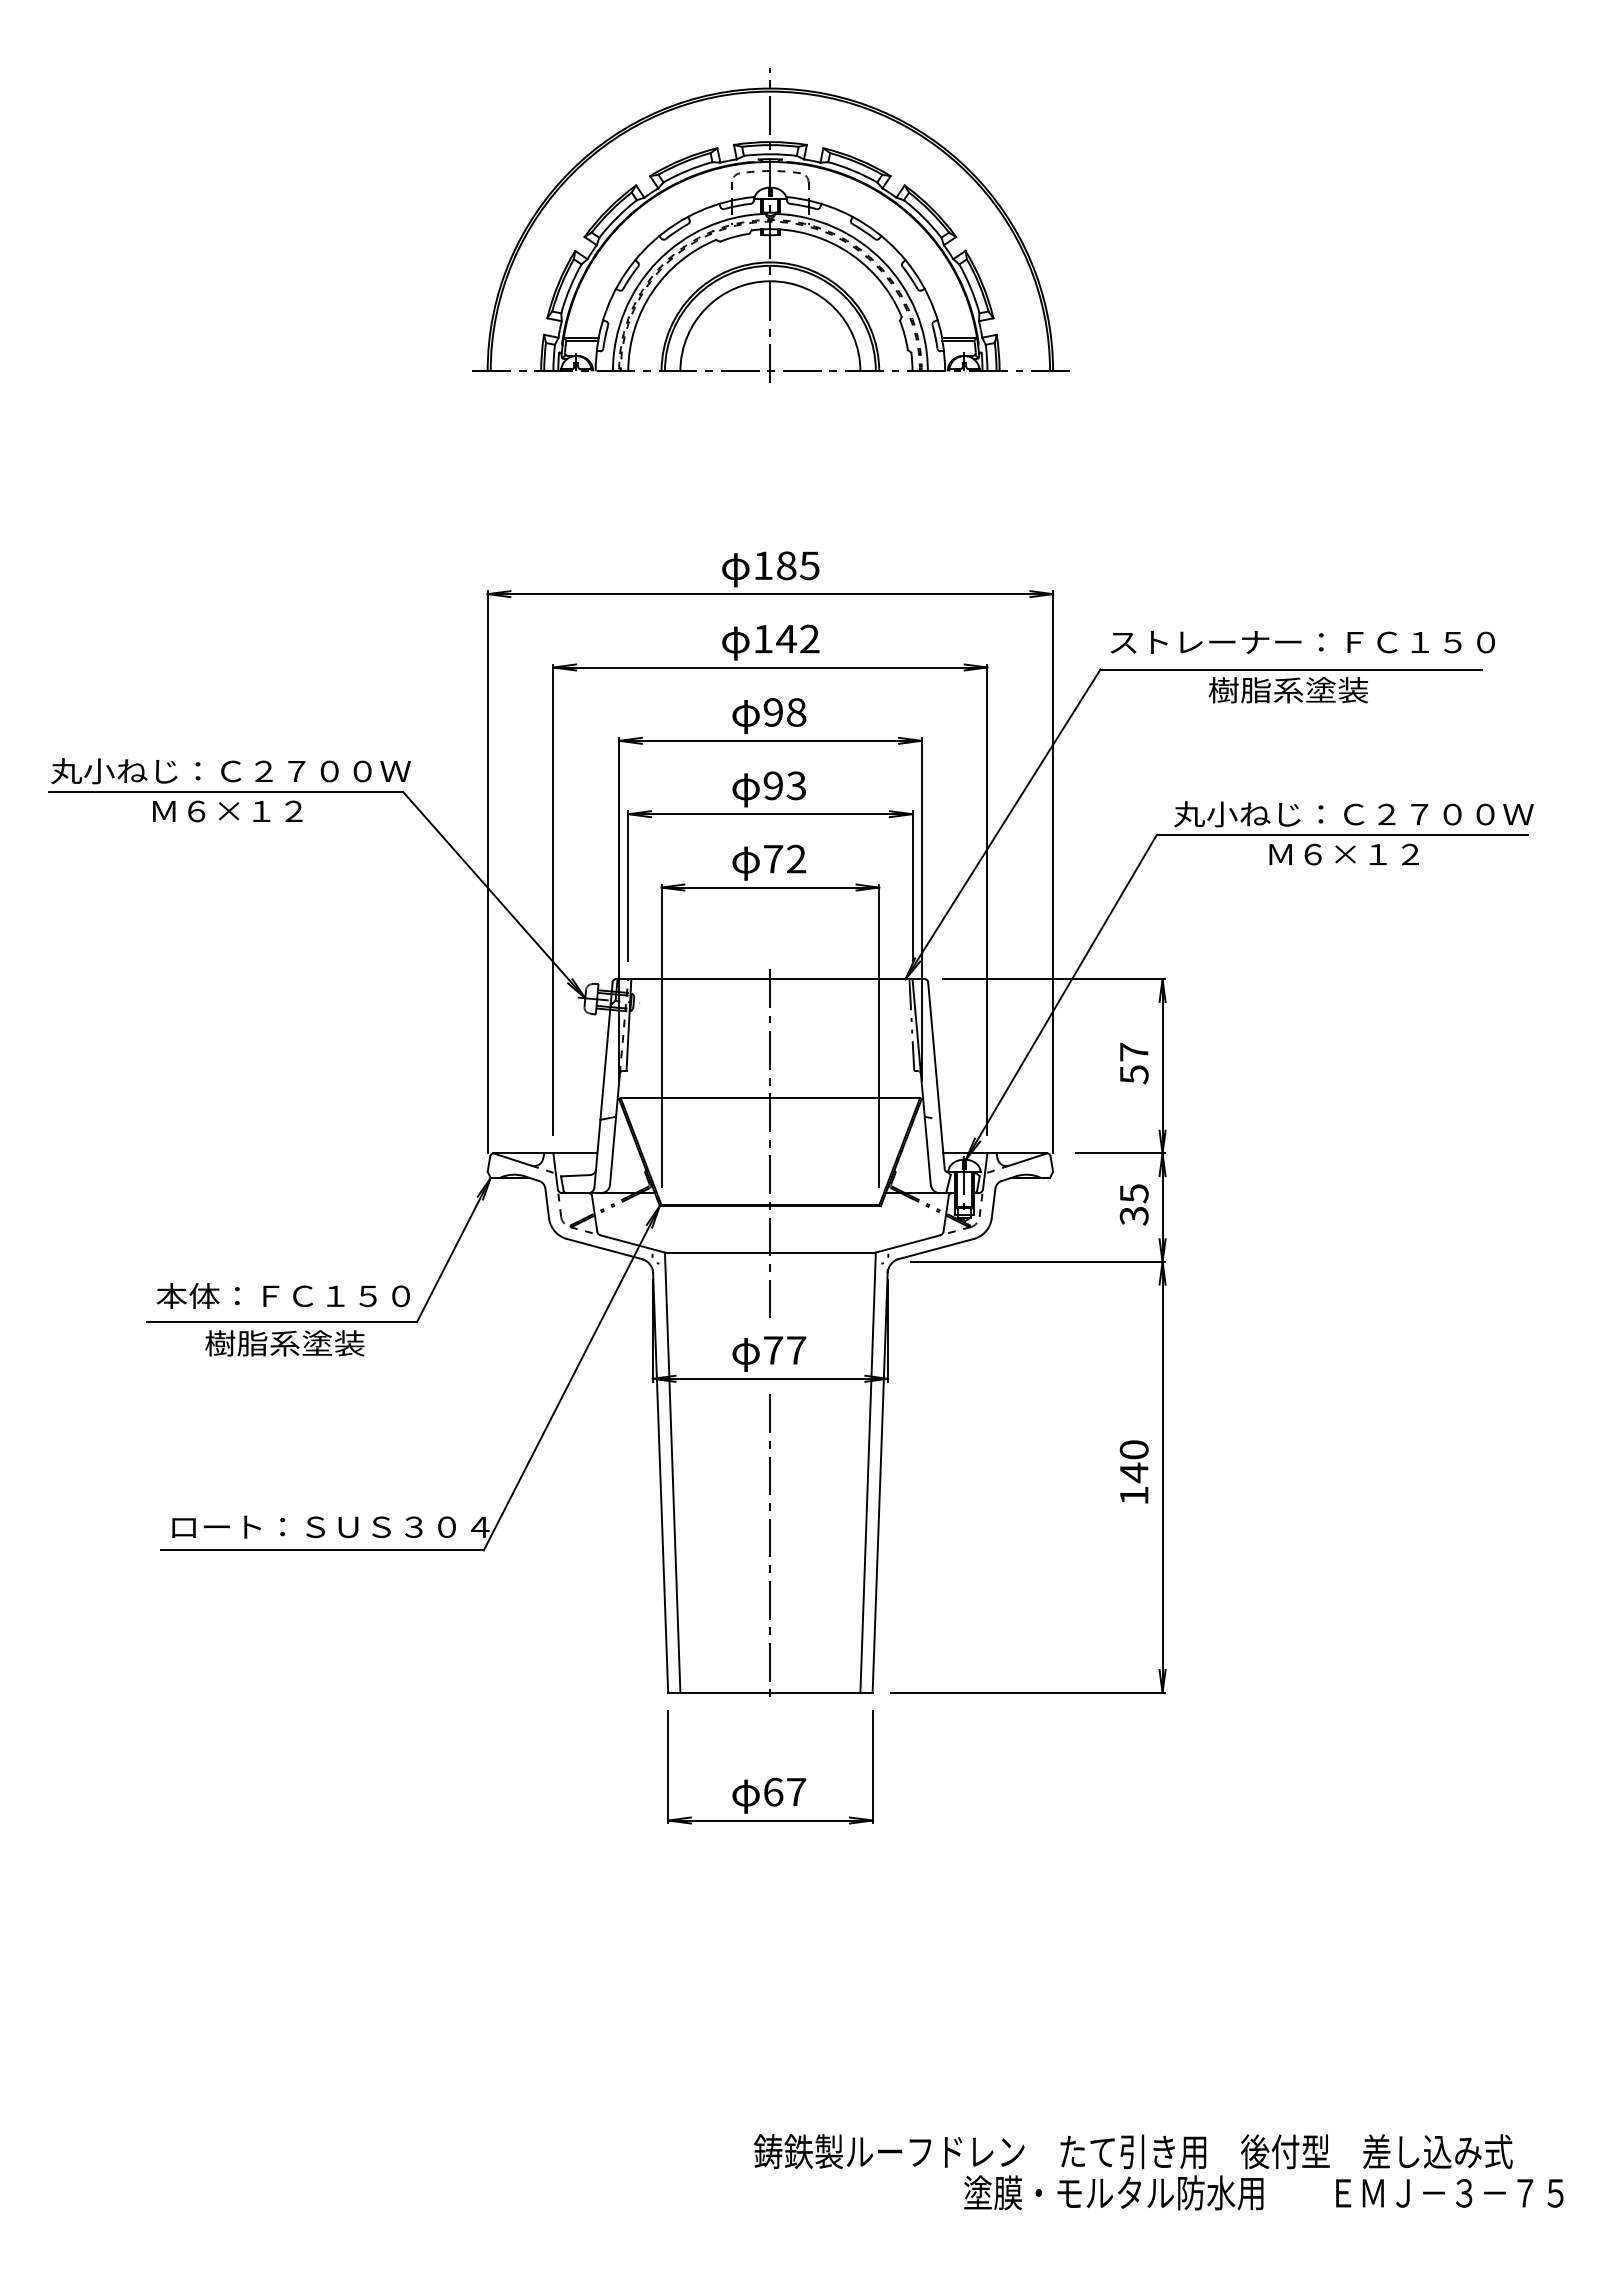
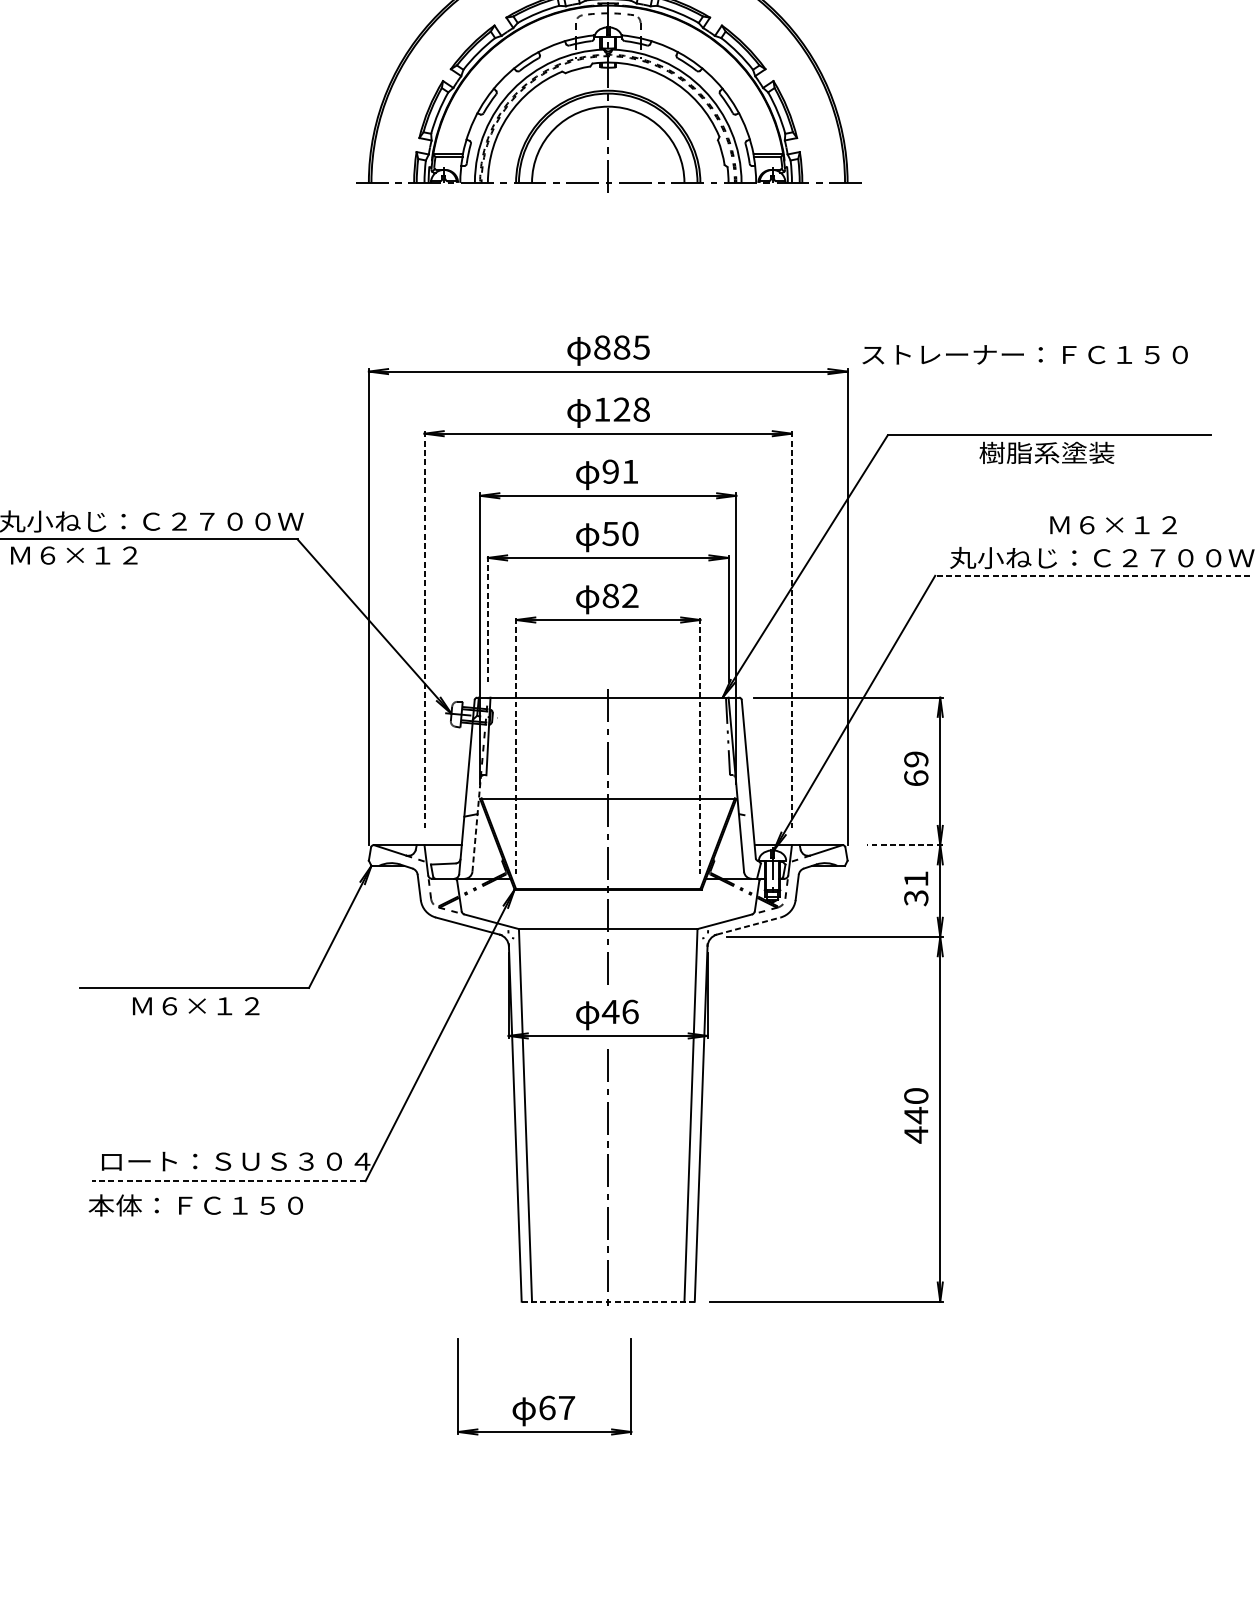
text: (763, 565) -> (602, 347), 185 -> 885
text: (797, 638) -> (631, 409), 142 -> 128
text: (1302, 642) -> (1024, 354), moved
text: (796, 712) -> (630, 471), 98 -> 91
text: (784, 785) -> (620, 533), 93 -> 50
text: (227, 811) -> (74, 555), moved
line: (1342, 835) -> (1092, 575), solid -> dashed
text: (1343, 854) -> (1112, 525), moved
text: (773, 858) -> (610, 595), 72 -> 82
line: (628, 886) -> (488, 619), solid -> dashed
line: (553, 900) -> (424, 630), solid -> dashed
line: (987, 900) -> (792, 630), solid -> dashed
line: (661, 1036) -> (516, 746), solid -> dashed
line: (879, 1036) -> (700, 746), solid -> dashed
text: (1133, 1063) -> (915, 768), 57 -> 69
line: (614, 1129) -> (476, 824), solid -> dashed
line: (1120, 1153) -> (904, 845), solid -> dashed
text: (1134, 1193) -> (916, 879), 35 -> 31
line: (936, 1249) -> (748, 926), solid -> dashed
text: (282, 1295) -> (195, 1205), moved
text: (284, 1343) -> (196, 1006), 樹脂系塗装 -> Ｍ６×１２
text: (784, 1350) -> (620, 1011), 77 -> 46
text: (1134, 1495) -> (916, 1134), 140 -> 440
line: (322, 1550) -> (229, 1181), solid -> dashed
line: (770, 1692) -> (608, 1301), solid -> dashed
part: (774, 1777) -> (548, 1395), moved

